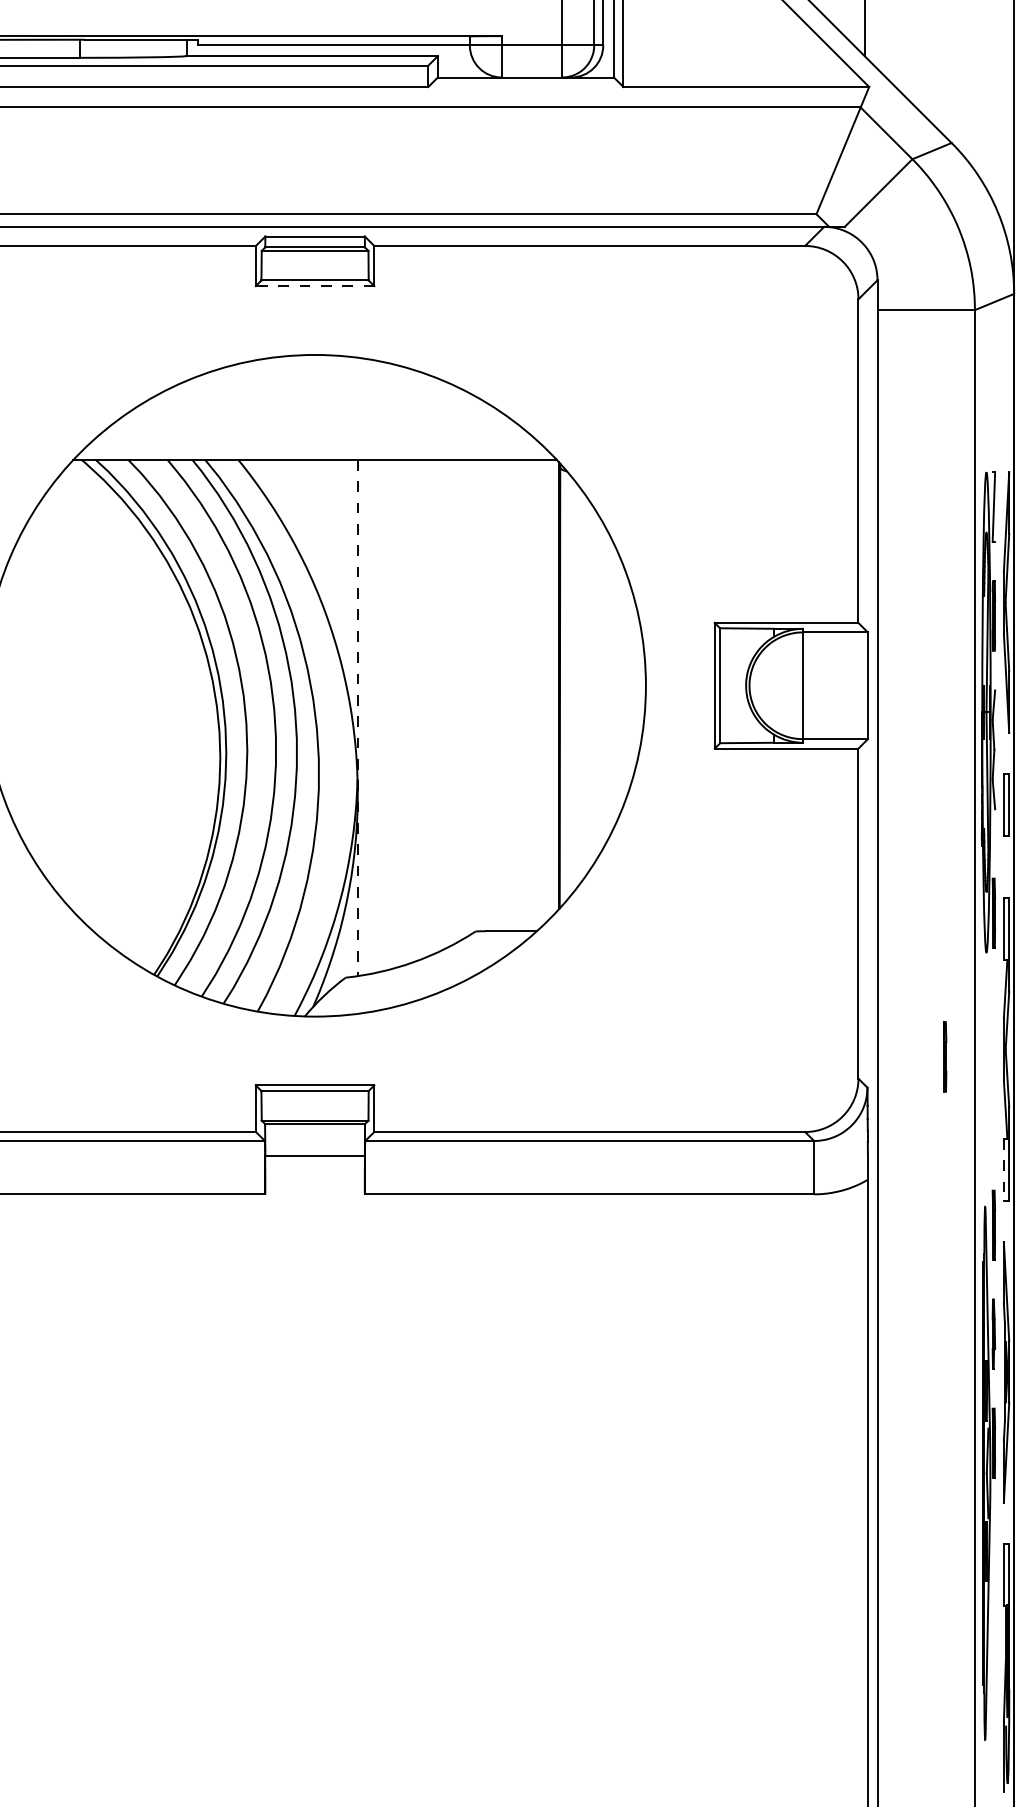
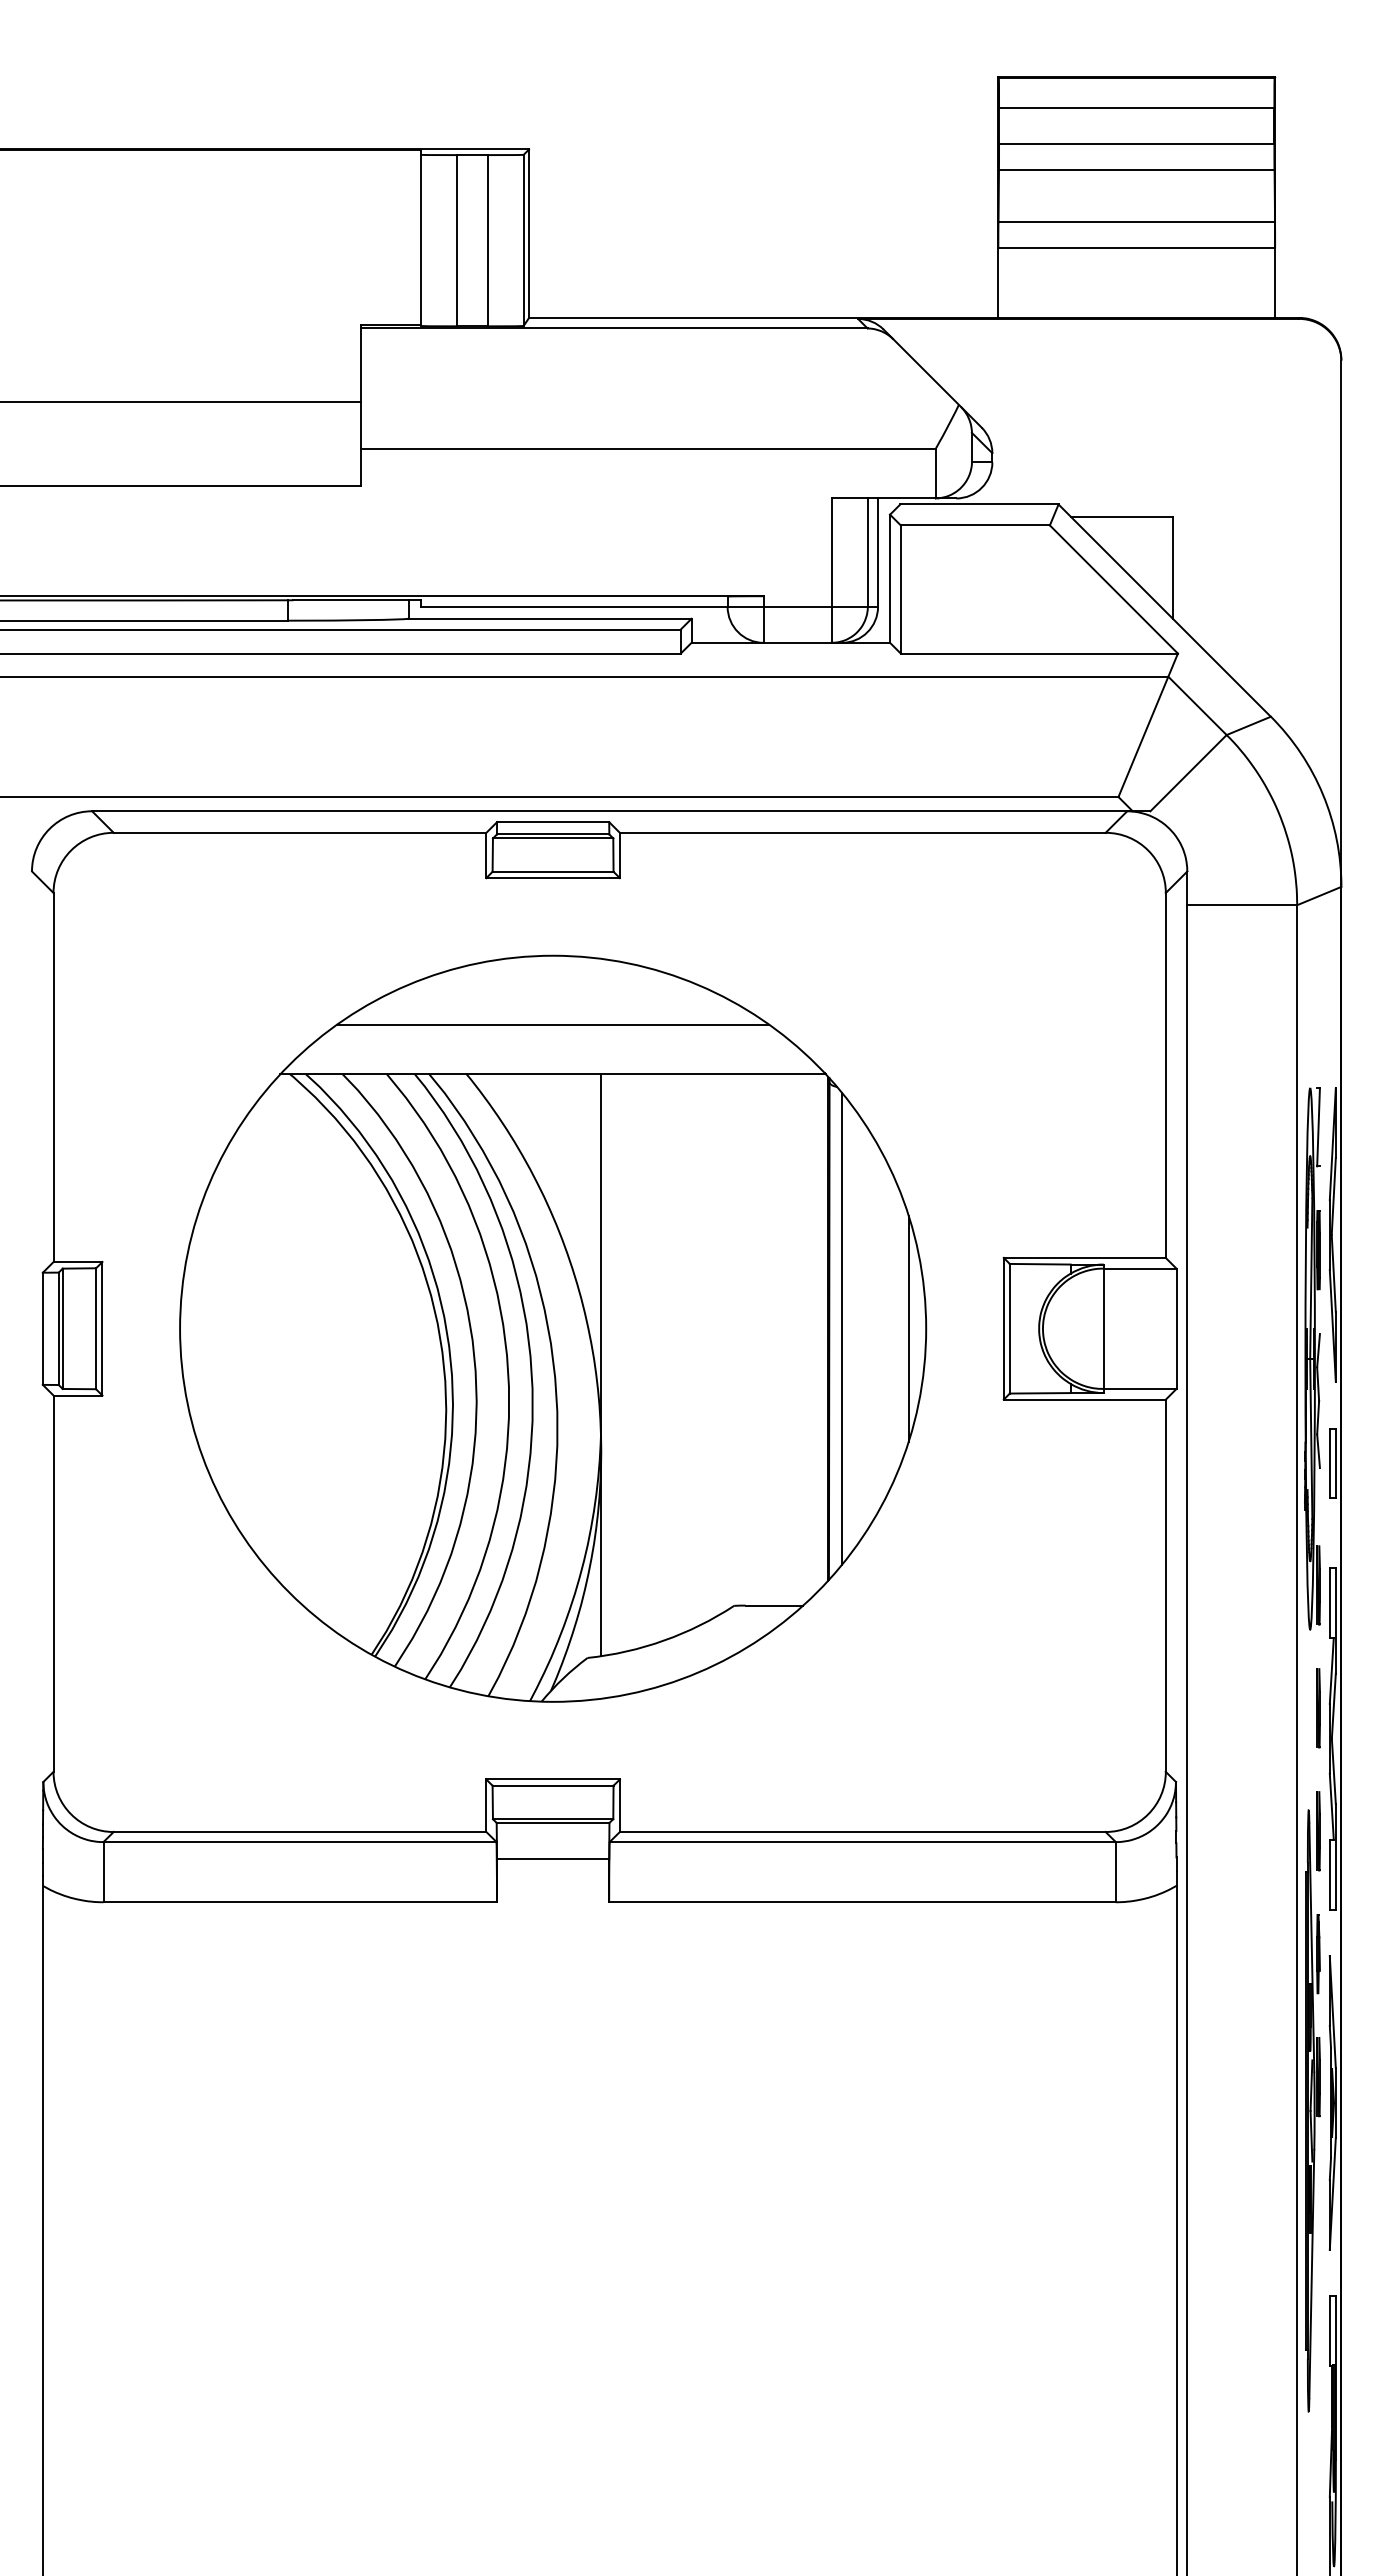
line: (315, 286) -> (553, 878), dashed -> solid
line: (315, 415) -> (553, 1024), added
line: (570, 685) -> (841, 1328), added
line: (630, 685) -> (908, 1328), added
line: (358, 718) -> (601, 1365), dashed -> solid
line: (945, 1057) -> (1318, 1708), moved
line: (1003, 1169) -> (1329, 1874), dashed -> solid
part: (988, 1465) -> (1312, 2101), moved

